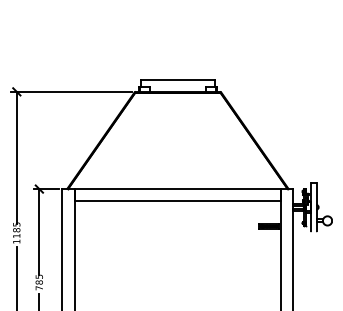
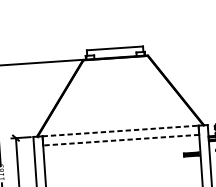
line: (178, 189) -> (121, 131), solid -> dashed
line: (177, 201) -> (120, 140), solid -> dashed

